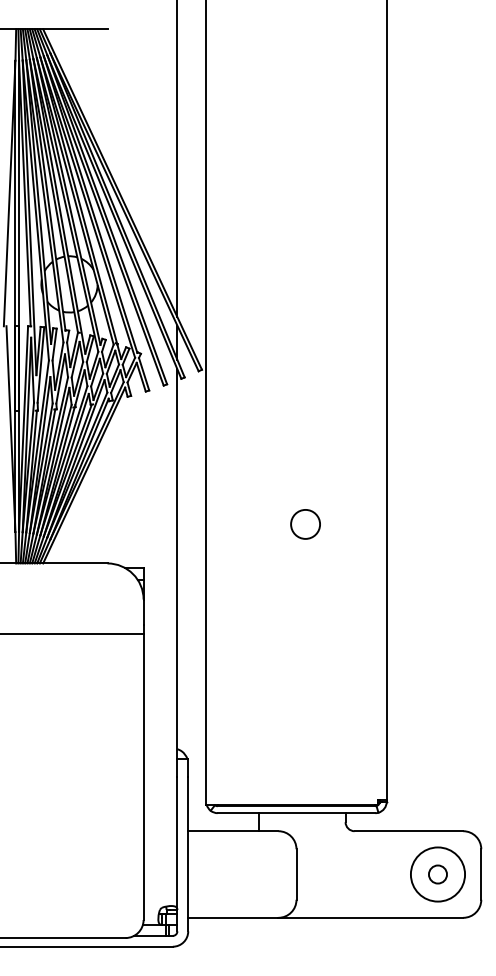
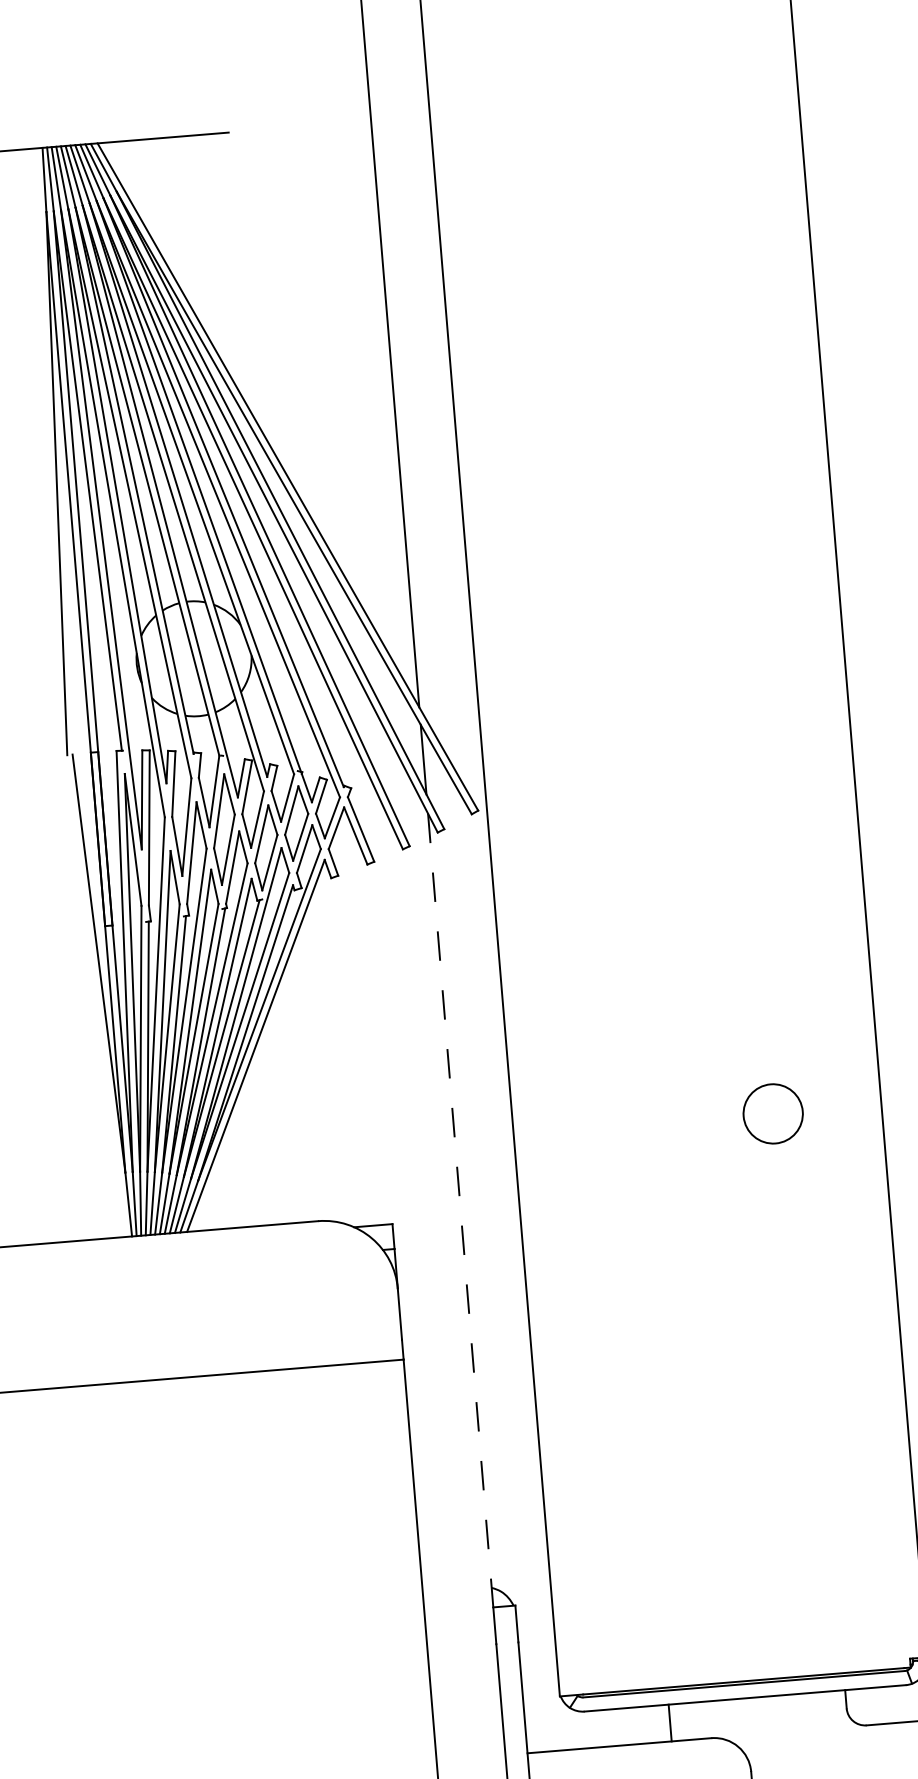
circle: (305, 524) -> (773, 1114), moved
line: (177, 564) -> (461, 1211), solid -> dashed

